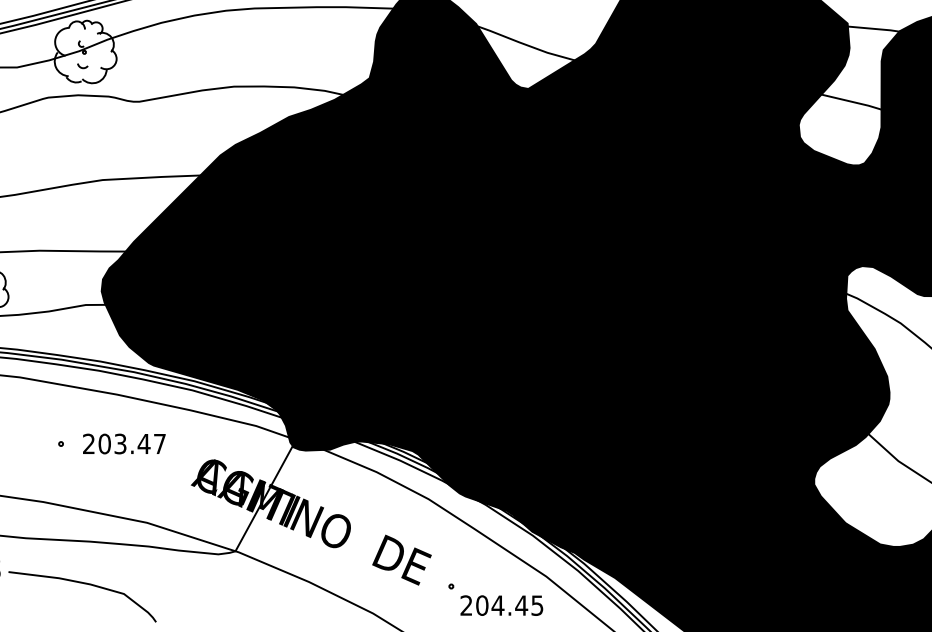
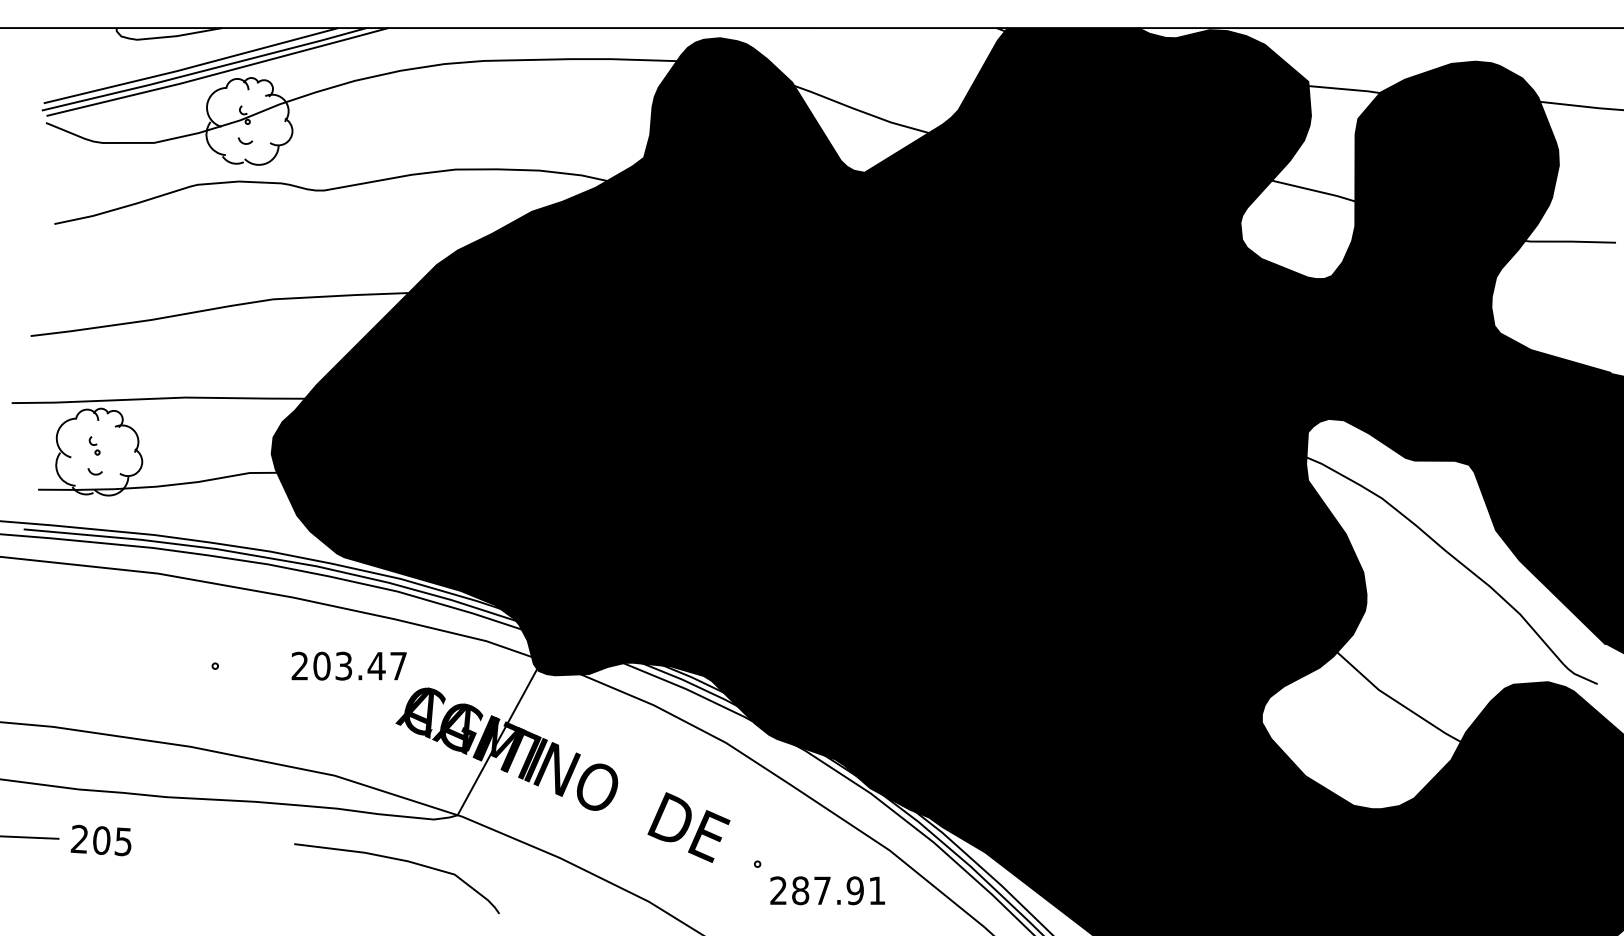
text: (123, 443) -> (348, 665), moved
curve: (82, 583) -> (397, 860), moved
text: (509, 605) -> (838, 890), 204.45 -> 287.91

